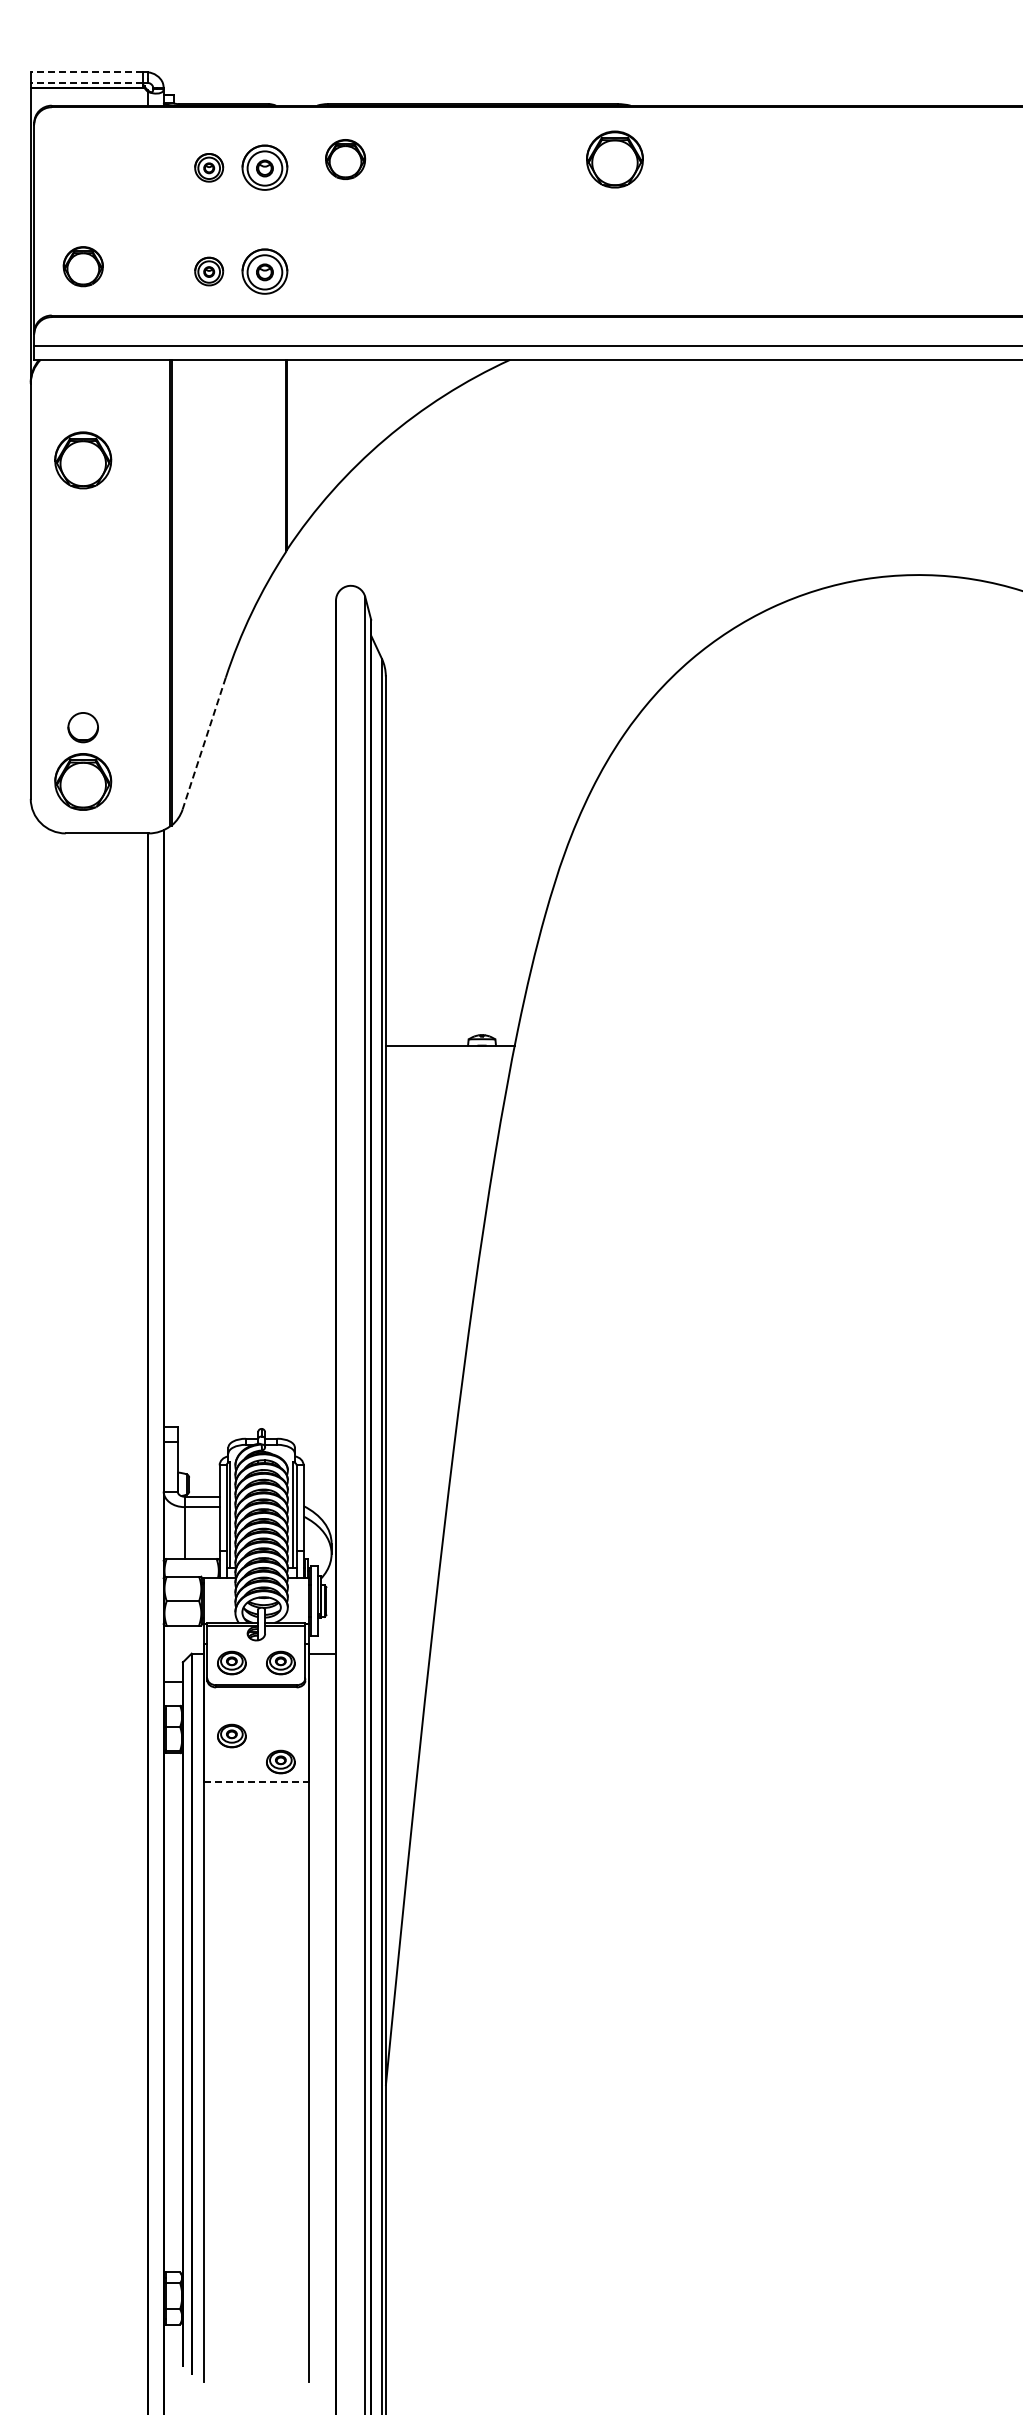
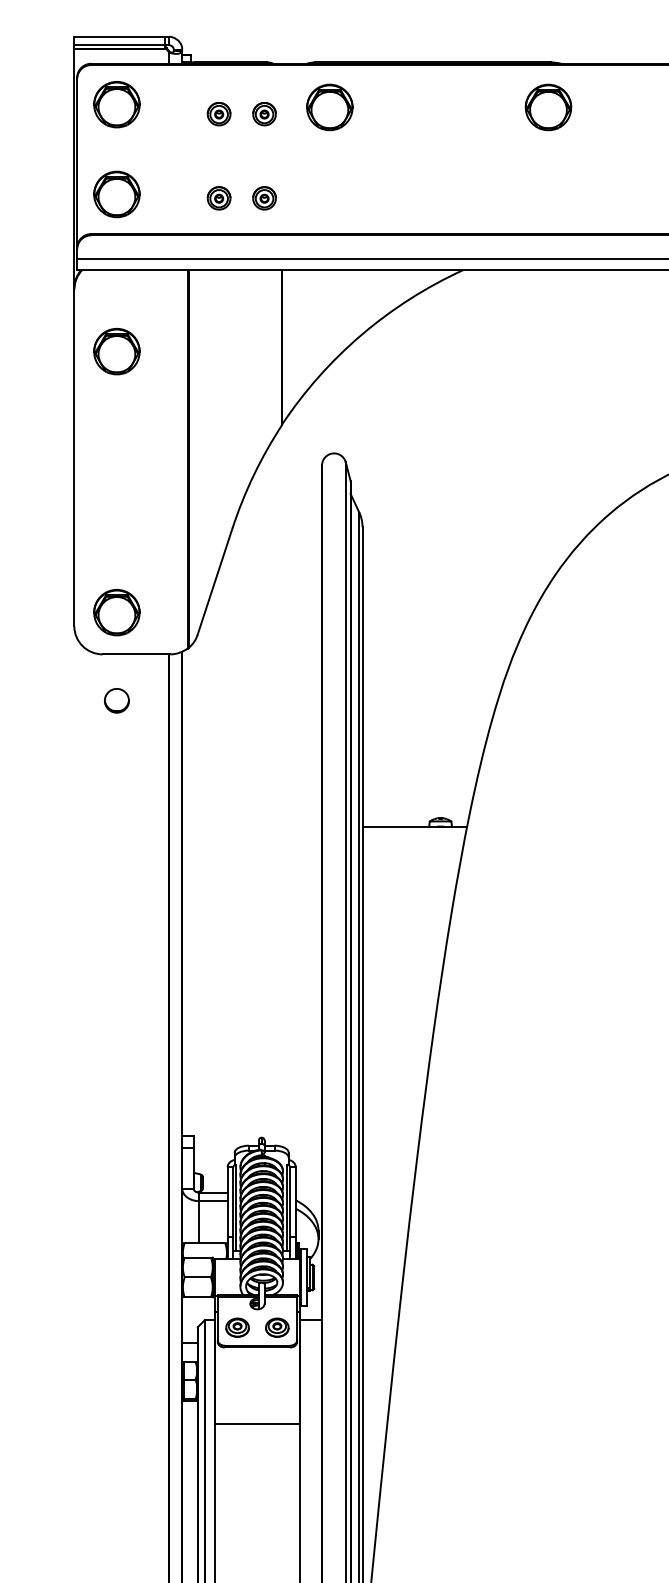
line: (86, 72) -> (119, 36), dashed -> solid
line: (86, 82) -> (119, 44), dashed -> solid
part: (83, 155) -> (117, 104), added
part: (345, 159) -> (329, 107), size x1.43
part: (265, 167) -> (264, 113), size x0.62
part: (83, 266) -> (117, 194), size x1.43
part: (265, 271) -> (264, 198), size x0.62
part: (82, 727) -> (116, 700), moved
line: (204, 744) -> (215, 582), dashed -> solid
part: (231, 1735) -> (237, 1386), removed
part: (280, 1761) -> (277, 1407), removed
line: (256, 1782) -> (257, 1424), dashed -> solid

